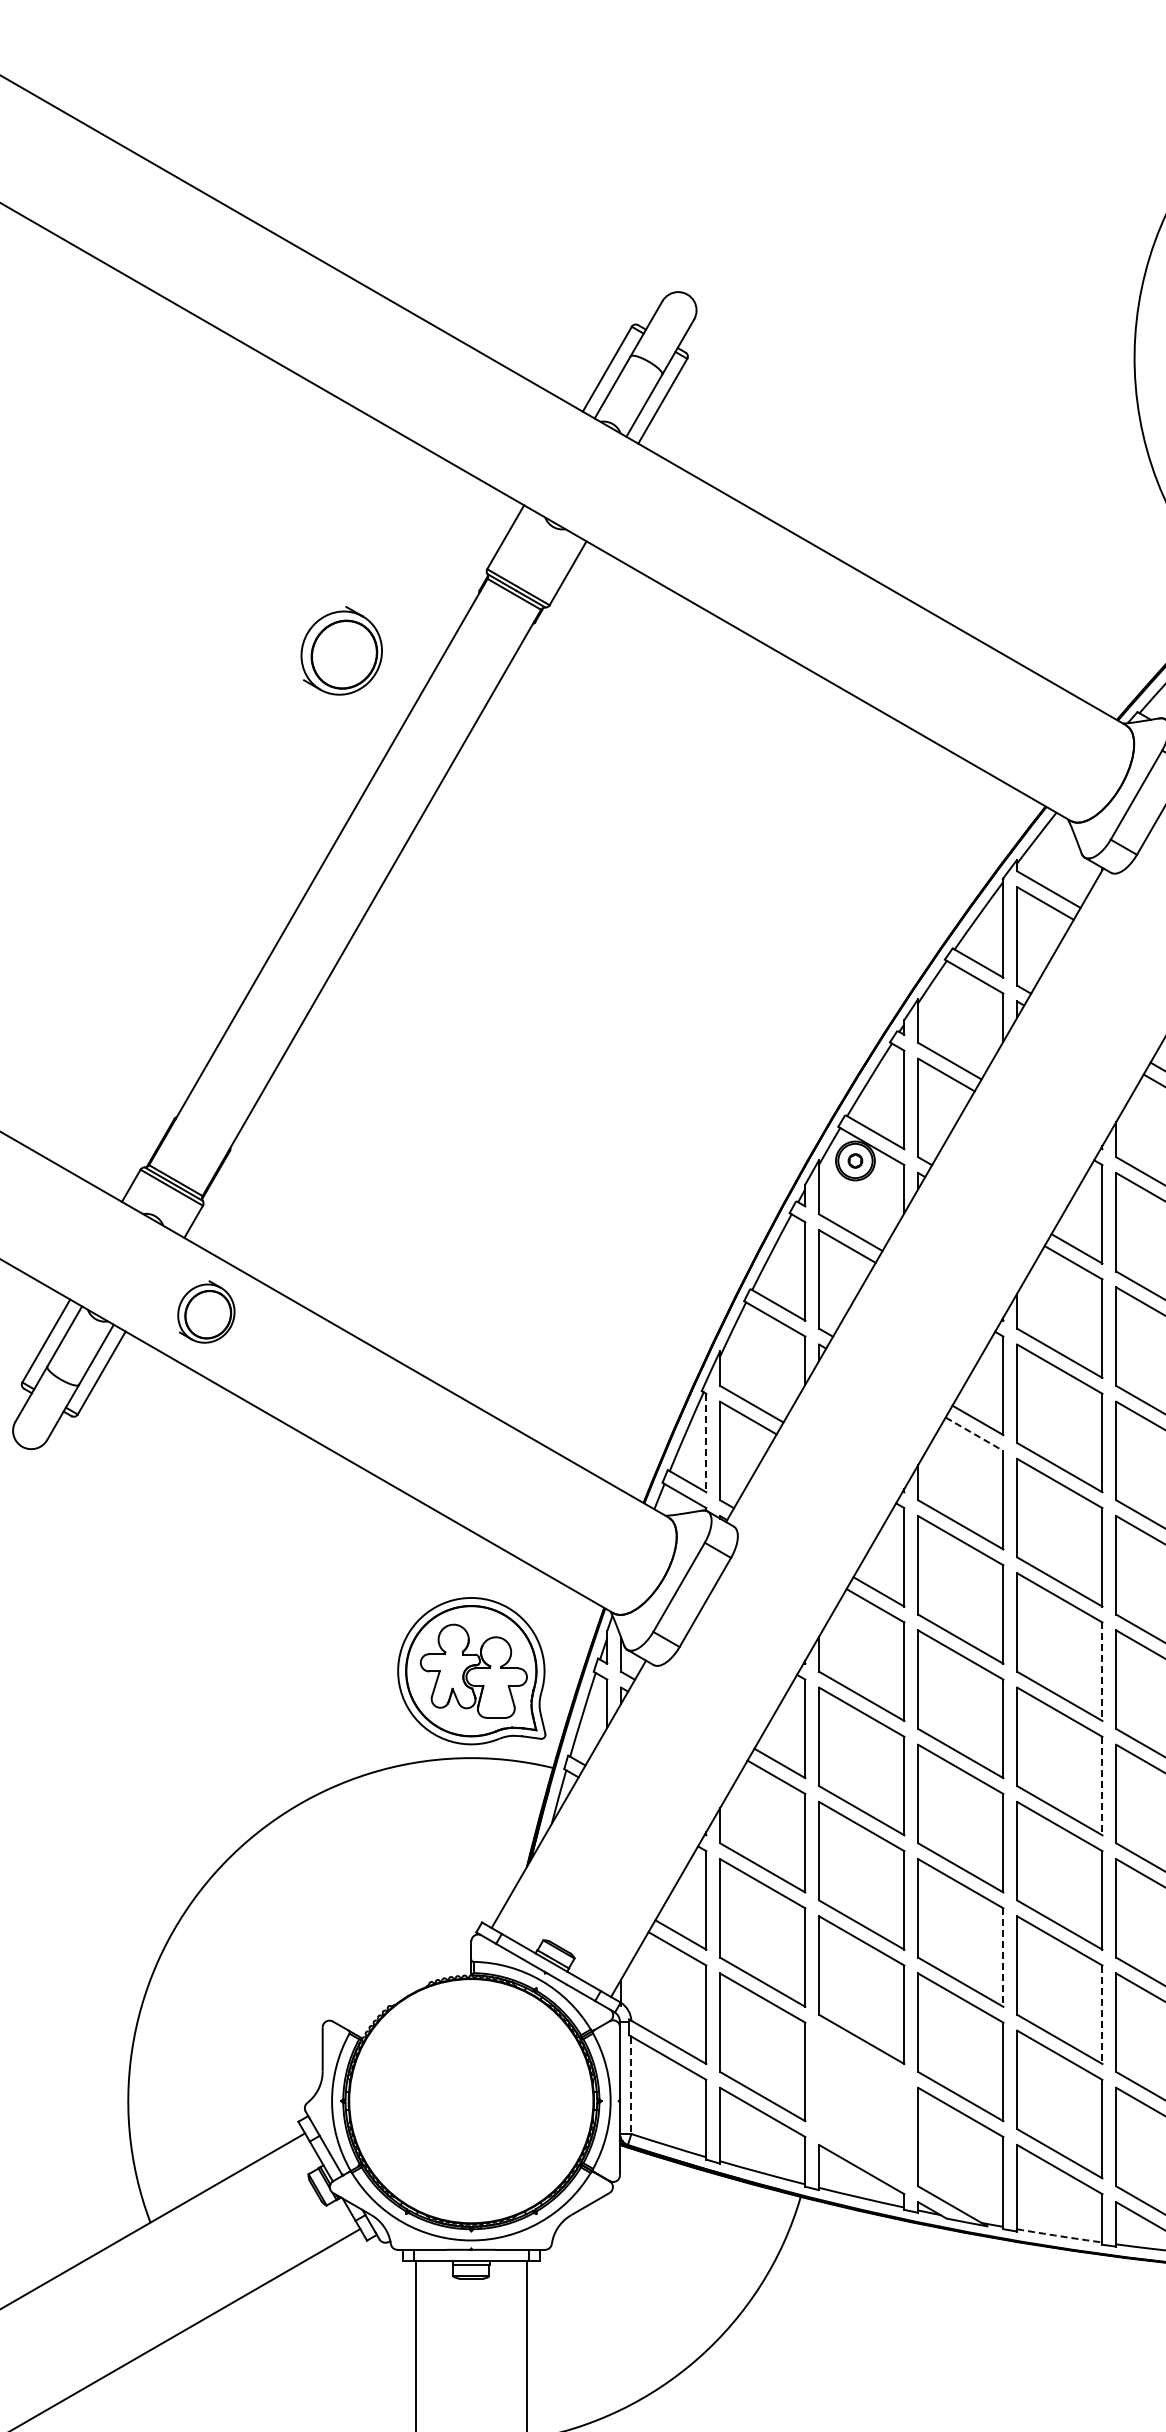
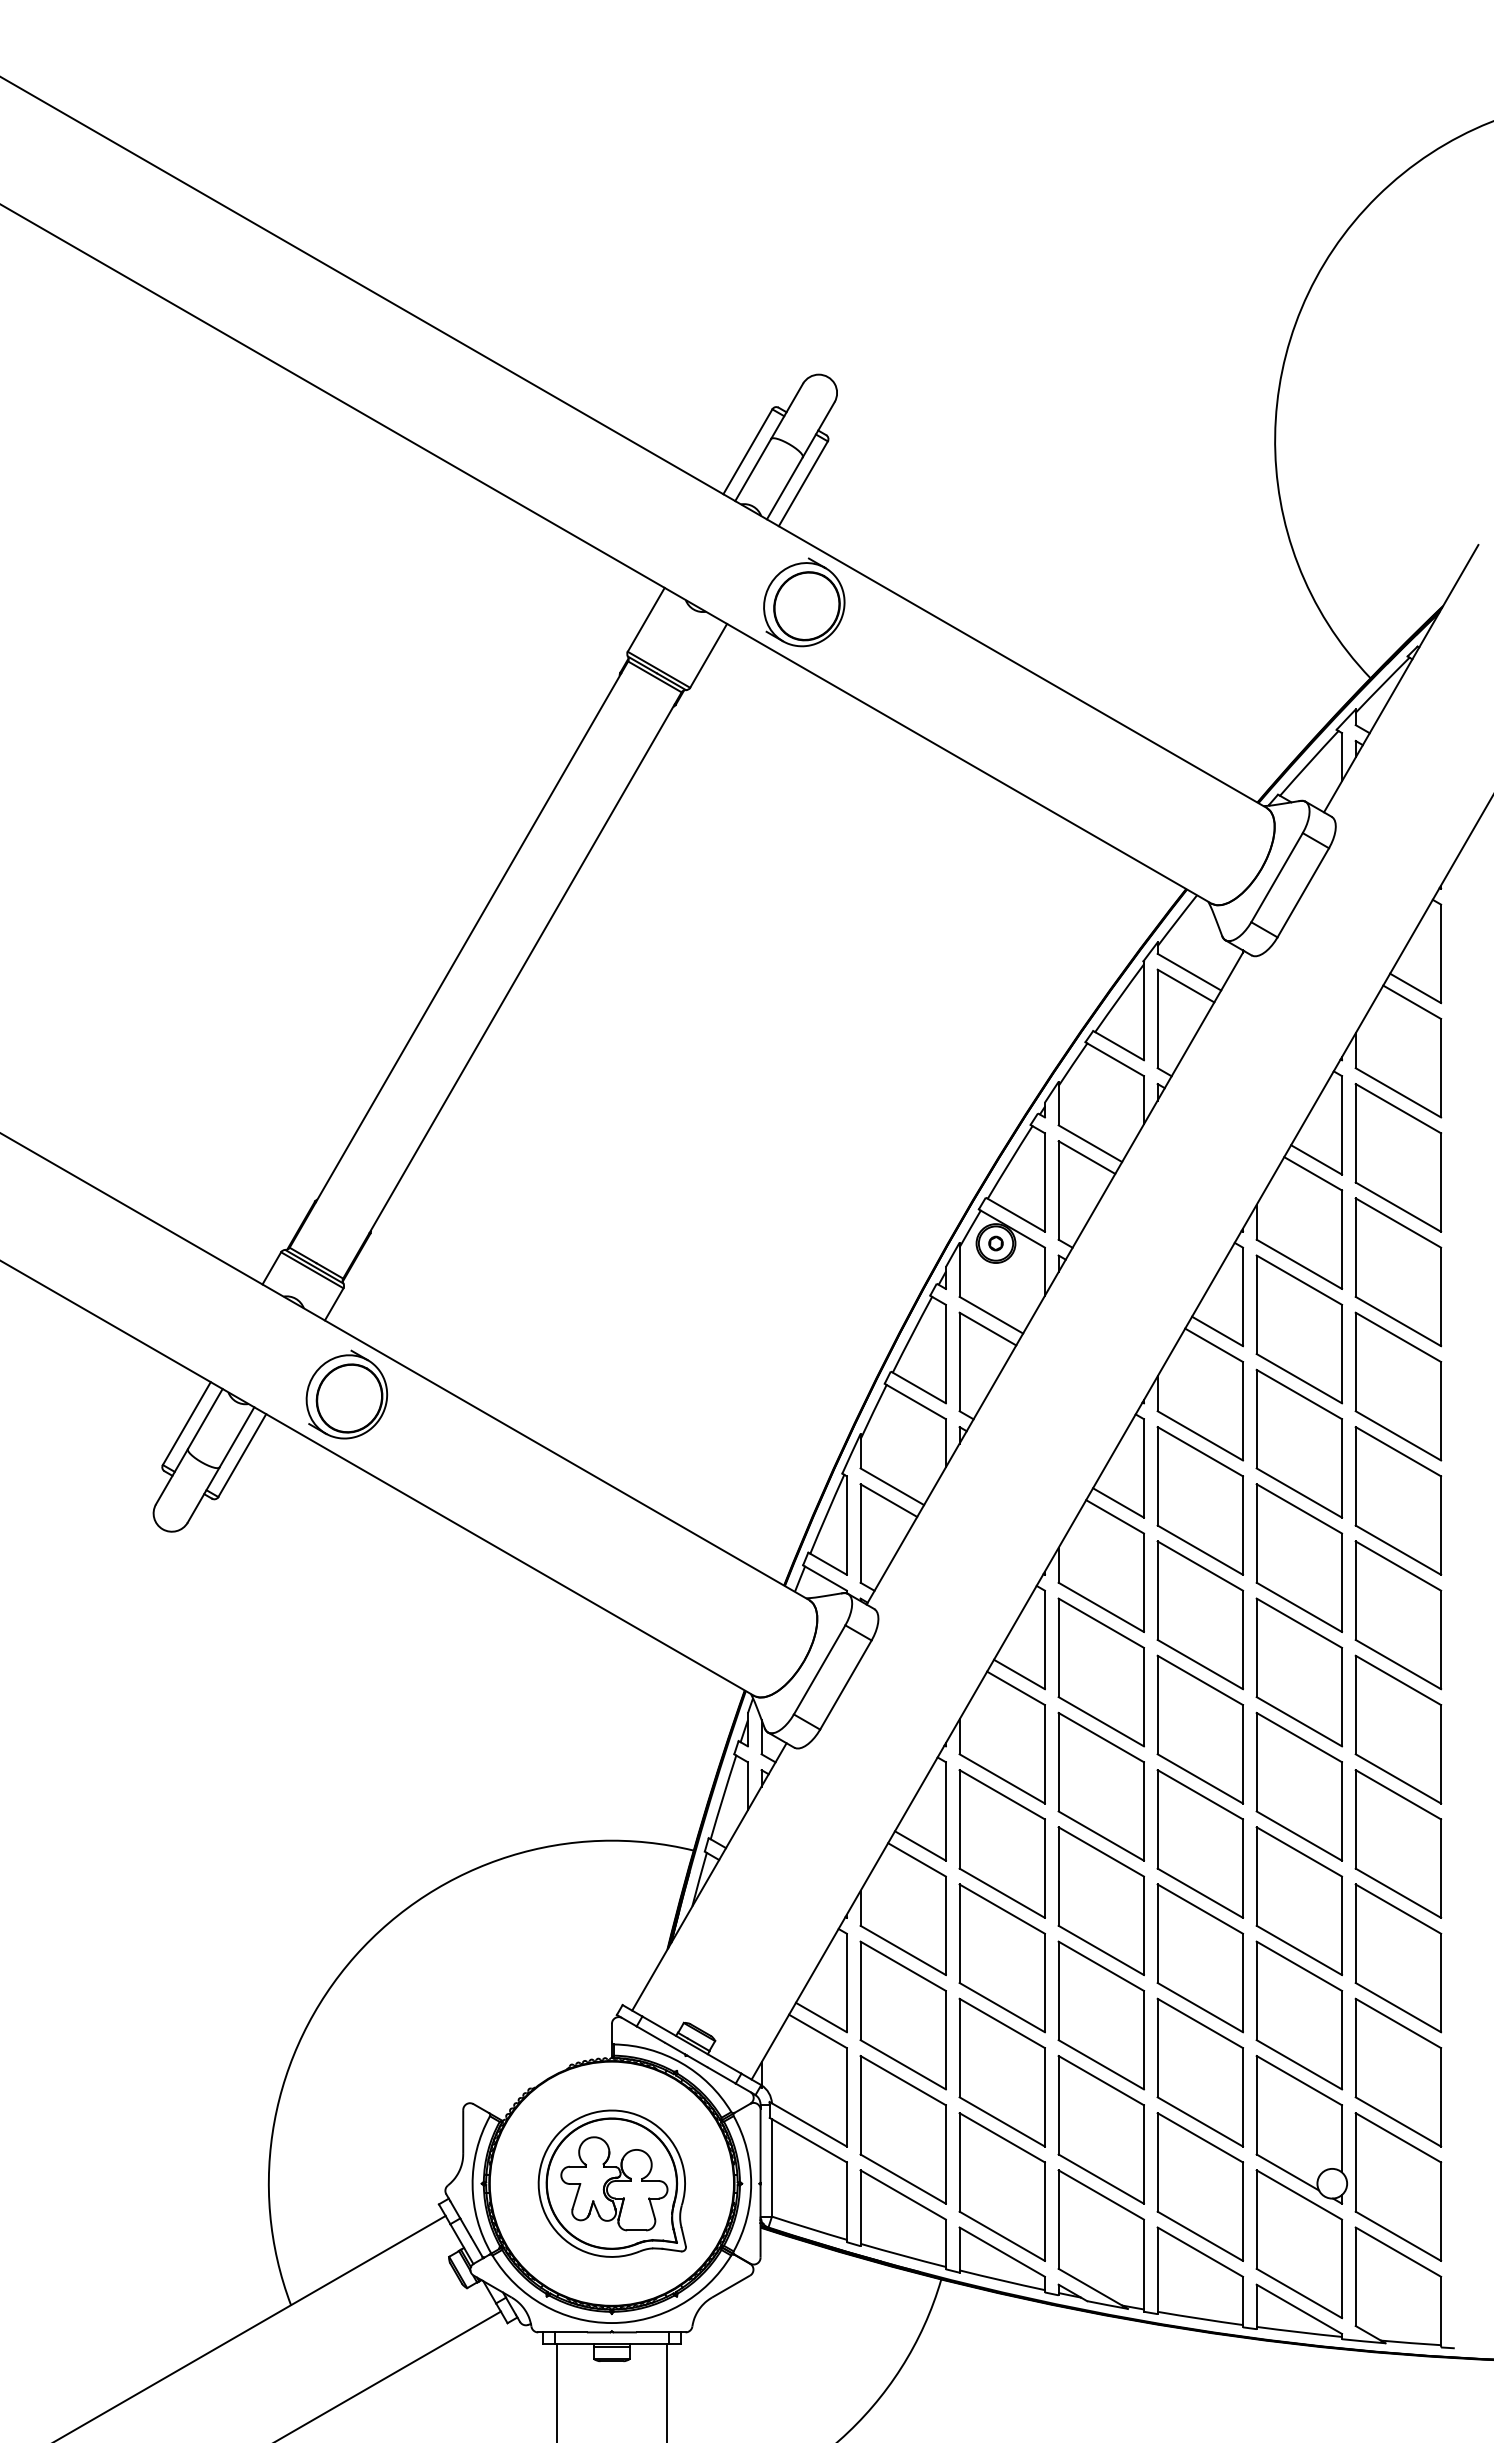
part: (341, 650) -> (804, 602), moved
part: (205, 1311) -> (346, 1394), size x1.43
line: (974, 1434) -> (1115, 1517), dashed -> solid
line: (705, 1443) -> (846, 1526), dashed -> solid
part: (470, 1670) -> (611, 2183), moved
line: (1101, 1671) -> (1242, 1754), dashed -> solid
line: (1101, 1786) -> (1242, 1869), dashed -> solid
line: (1002, 1957) -> (1143, 2040), dashed -> solid
line: (1101, 2014) -> (1242, 2097), dashed -> solid
line: (630, 2084) -> (771, 2167), dashed -> solid
part: (860, 2103) -> (1001, 2186), added
arc: (1059, 2235) -> (1200, 2318), dashed -> solid

